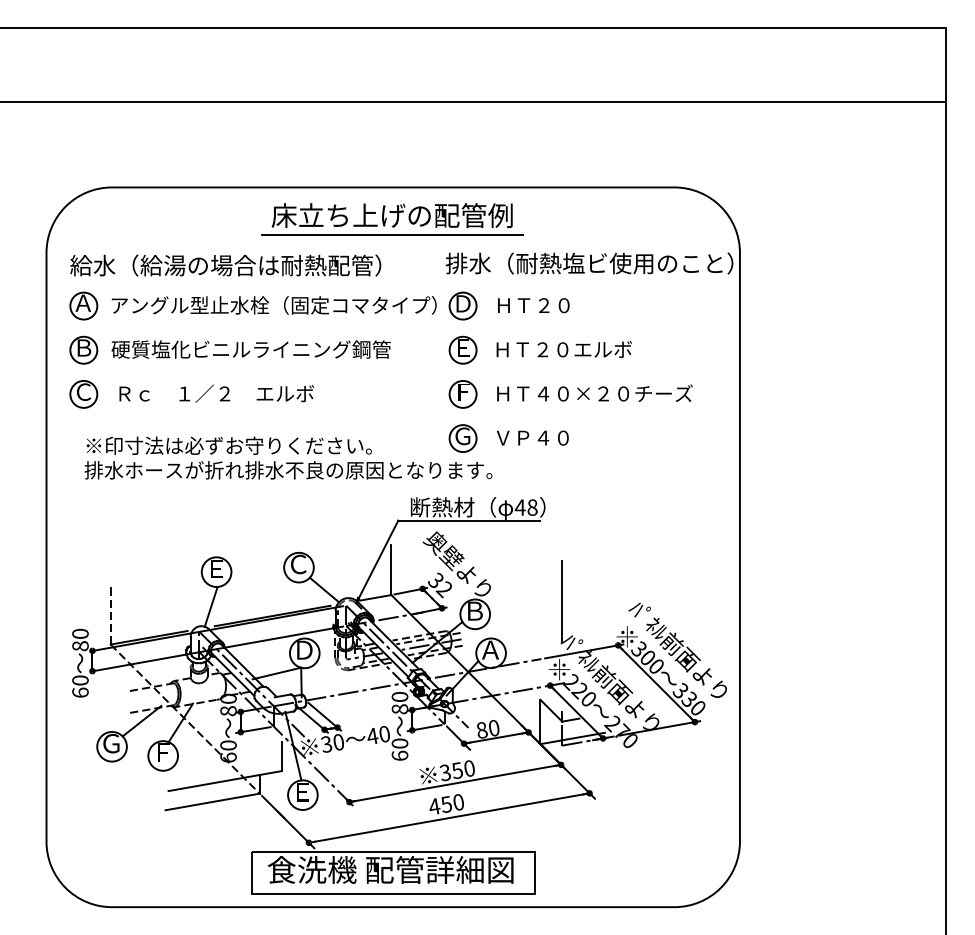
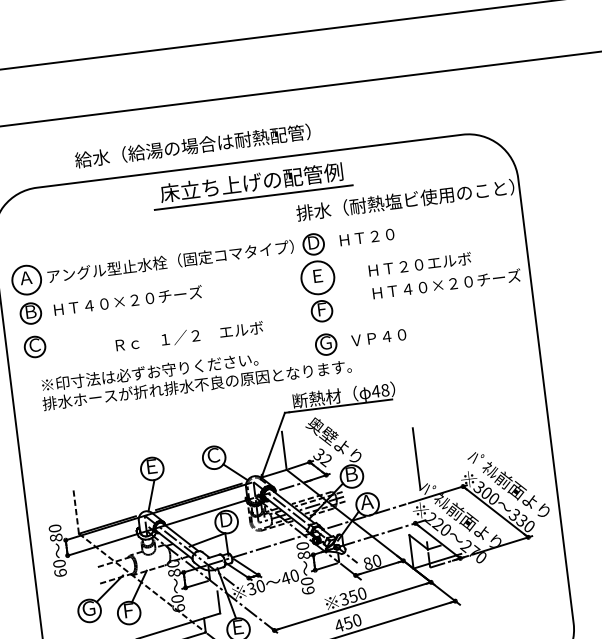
text: (225, 265) -> (192, 146), moved
circle: (83, 305) -> (26, 279), size x1.4
text: (250, 349) -> (156, 297), 硬質塩化ビニルライニング鋼管 -> ＨＴ４０×２０チーズ
circle: (462, 349) -> (317, 277), size x1.6
text: (563, 349) -> (419, 264), moved
text: (594, 392) -> (446, 283), moved
text: (216, 393) -> (189, 336), moved

